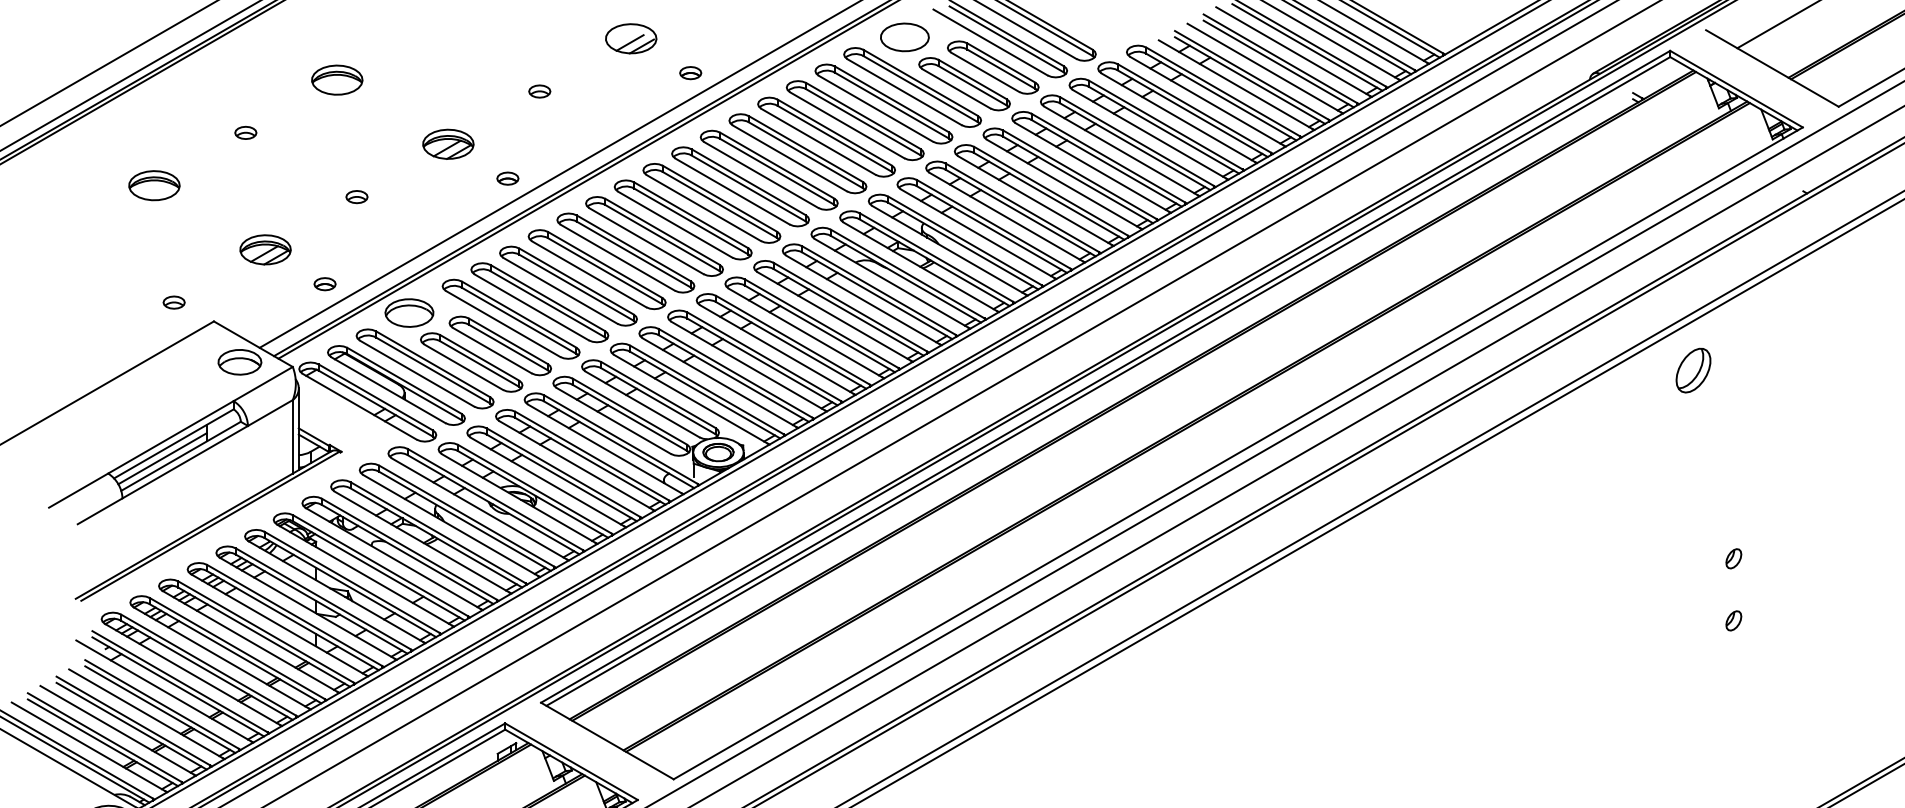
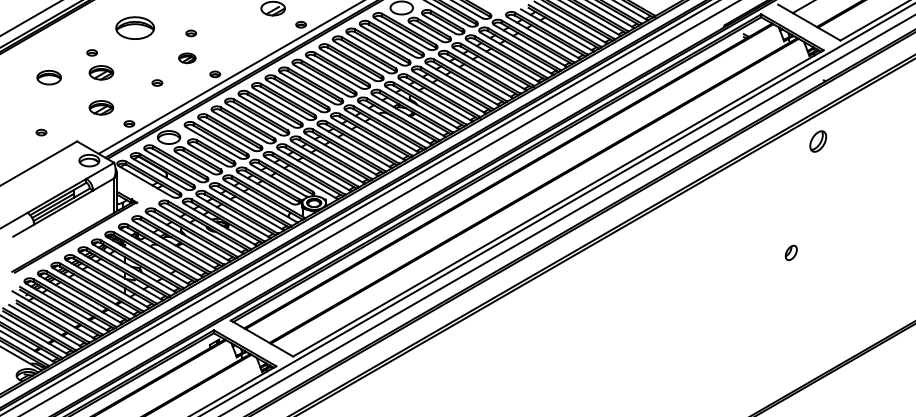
part: (335, 78) -> (134, 27), size x1.6
part: (540, 91) -> (191, 33), moved
part: (448, 144) -> (187, 58), size x0.7
part: (265, 174) -> (101, 72), added
part: (357, 195) -> (157, 82), moved
part: (174, 302) -> (41, 132), moved
part: (1694, 370) -> (818, 141), moved
part: (1732, 557) -> (790, 252), size x1.6
part: (1732, 619) -> (790, 281), removed

